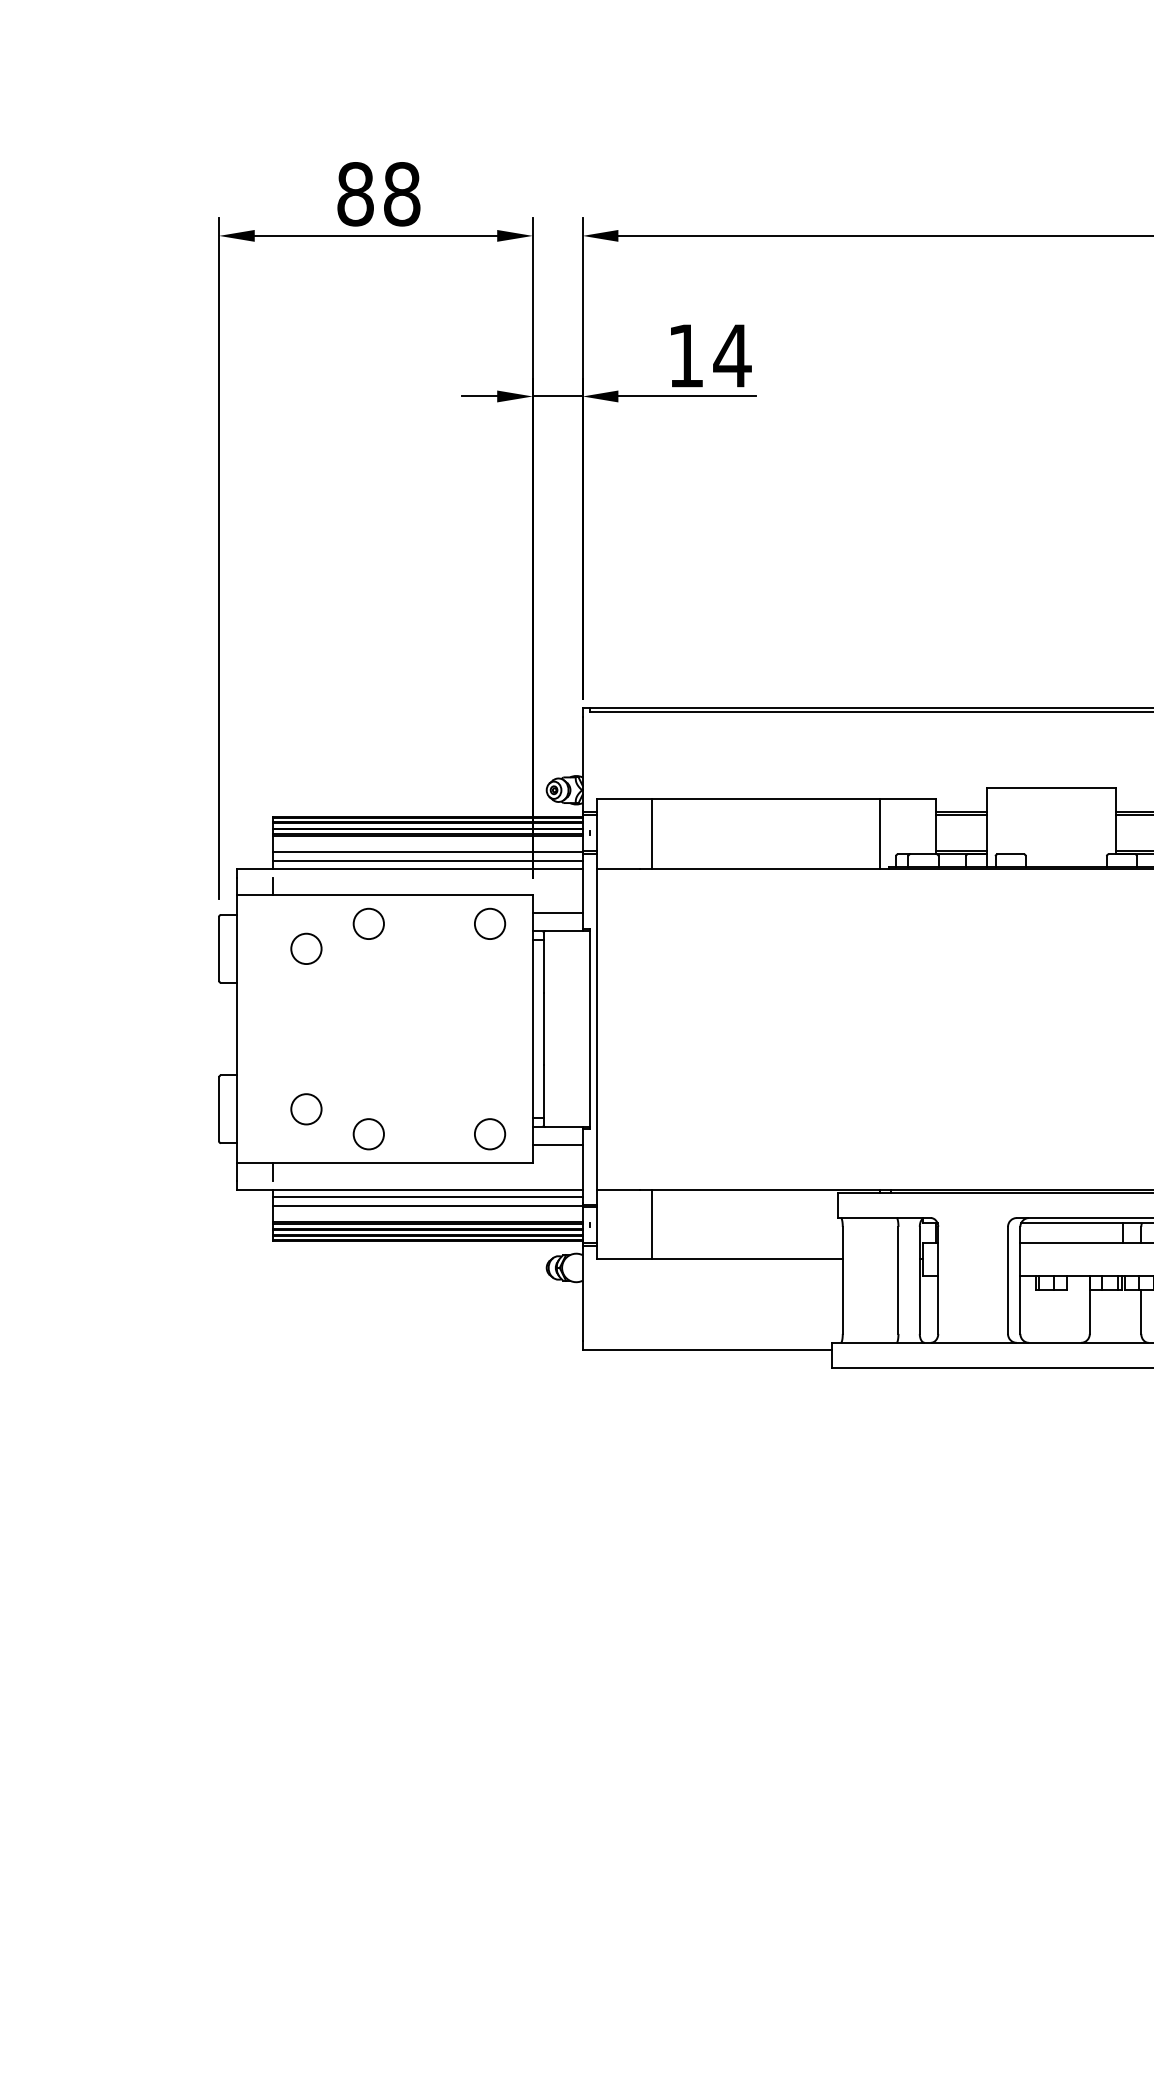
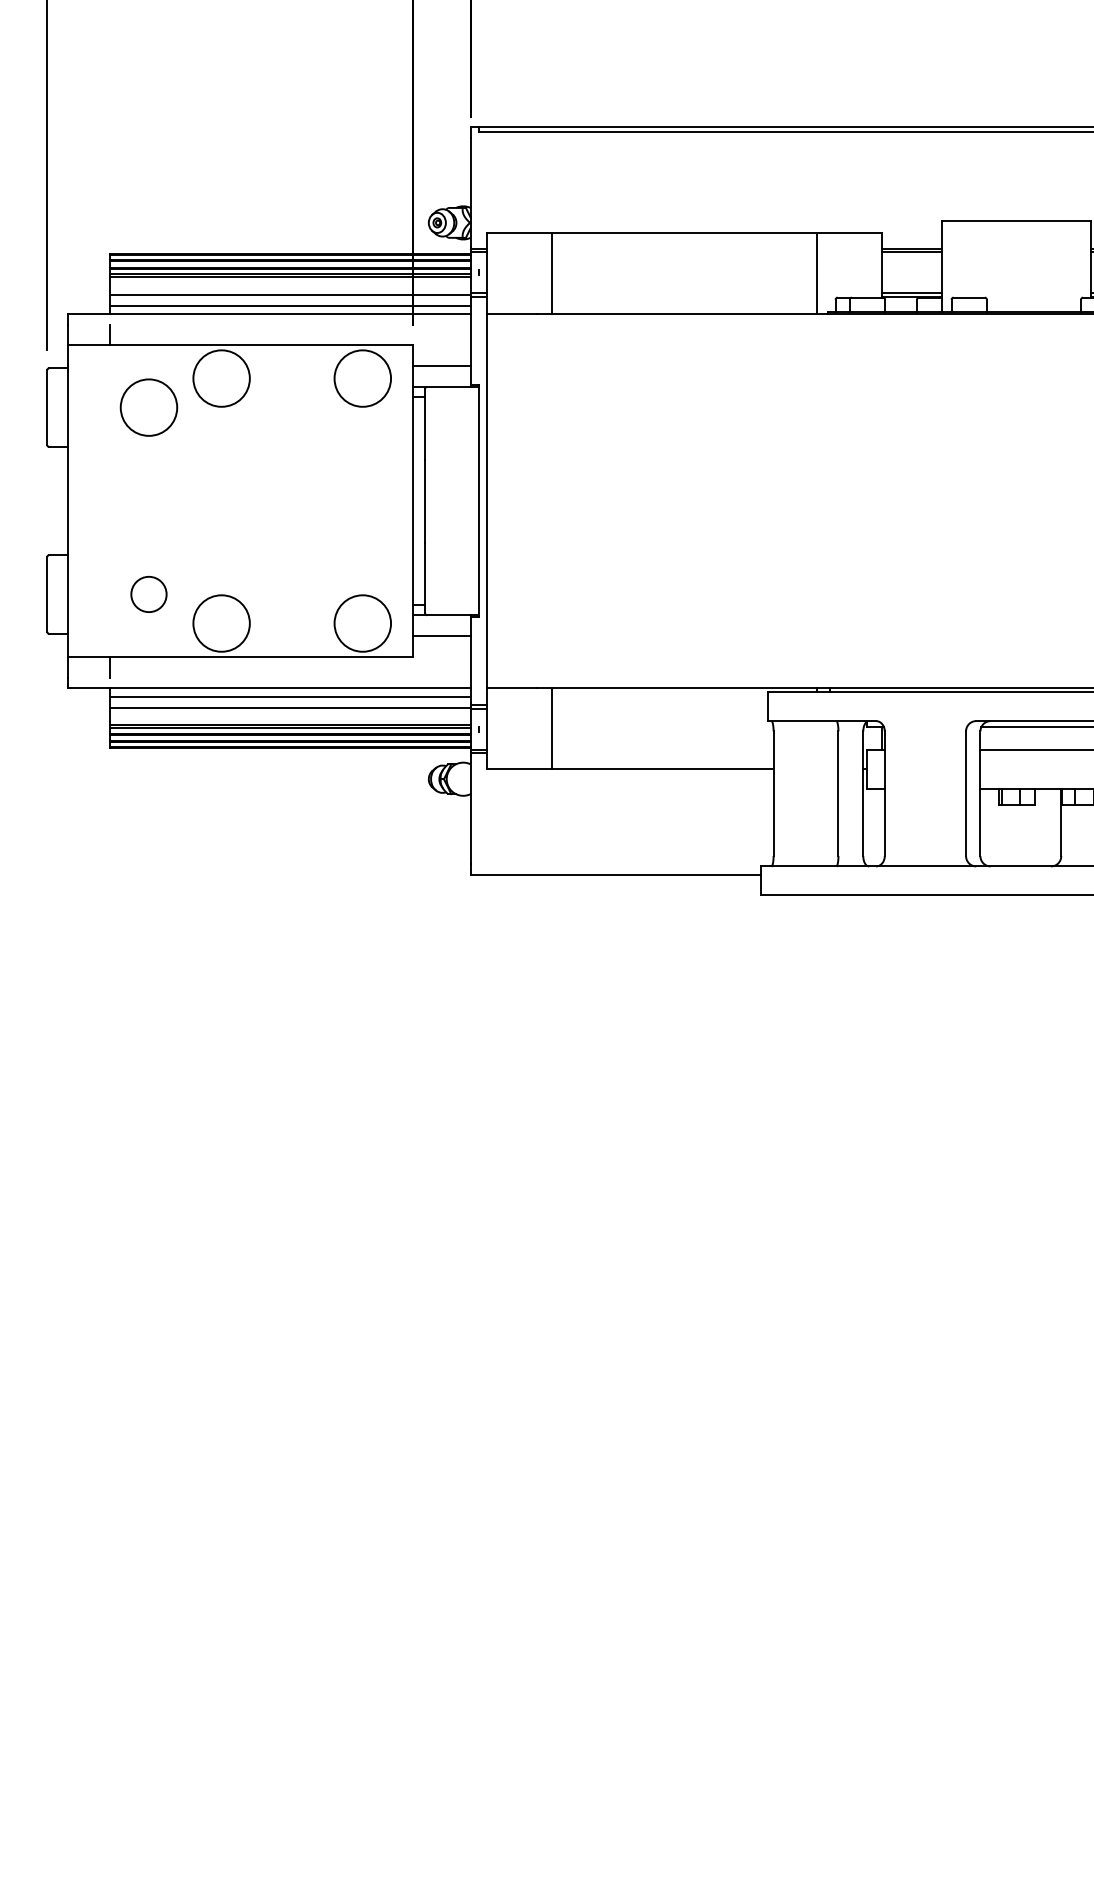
circle: (368, 923) -> (221, 378), size x1.6
circle: (489, 923) -> (362, 378), size x1.6
circle: (306, 948) -> (149, 407), size x1.6
circle: (368, 1134) -> (221, 623), size x1.6
circle: (489, 1134) -> (362, 623), size x1.6

